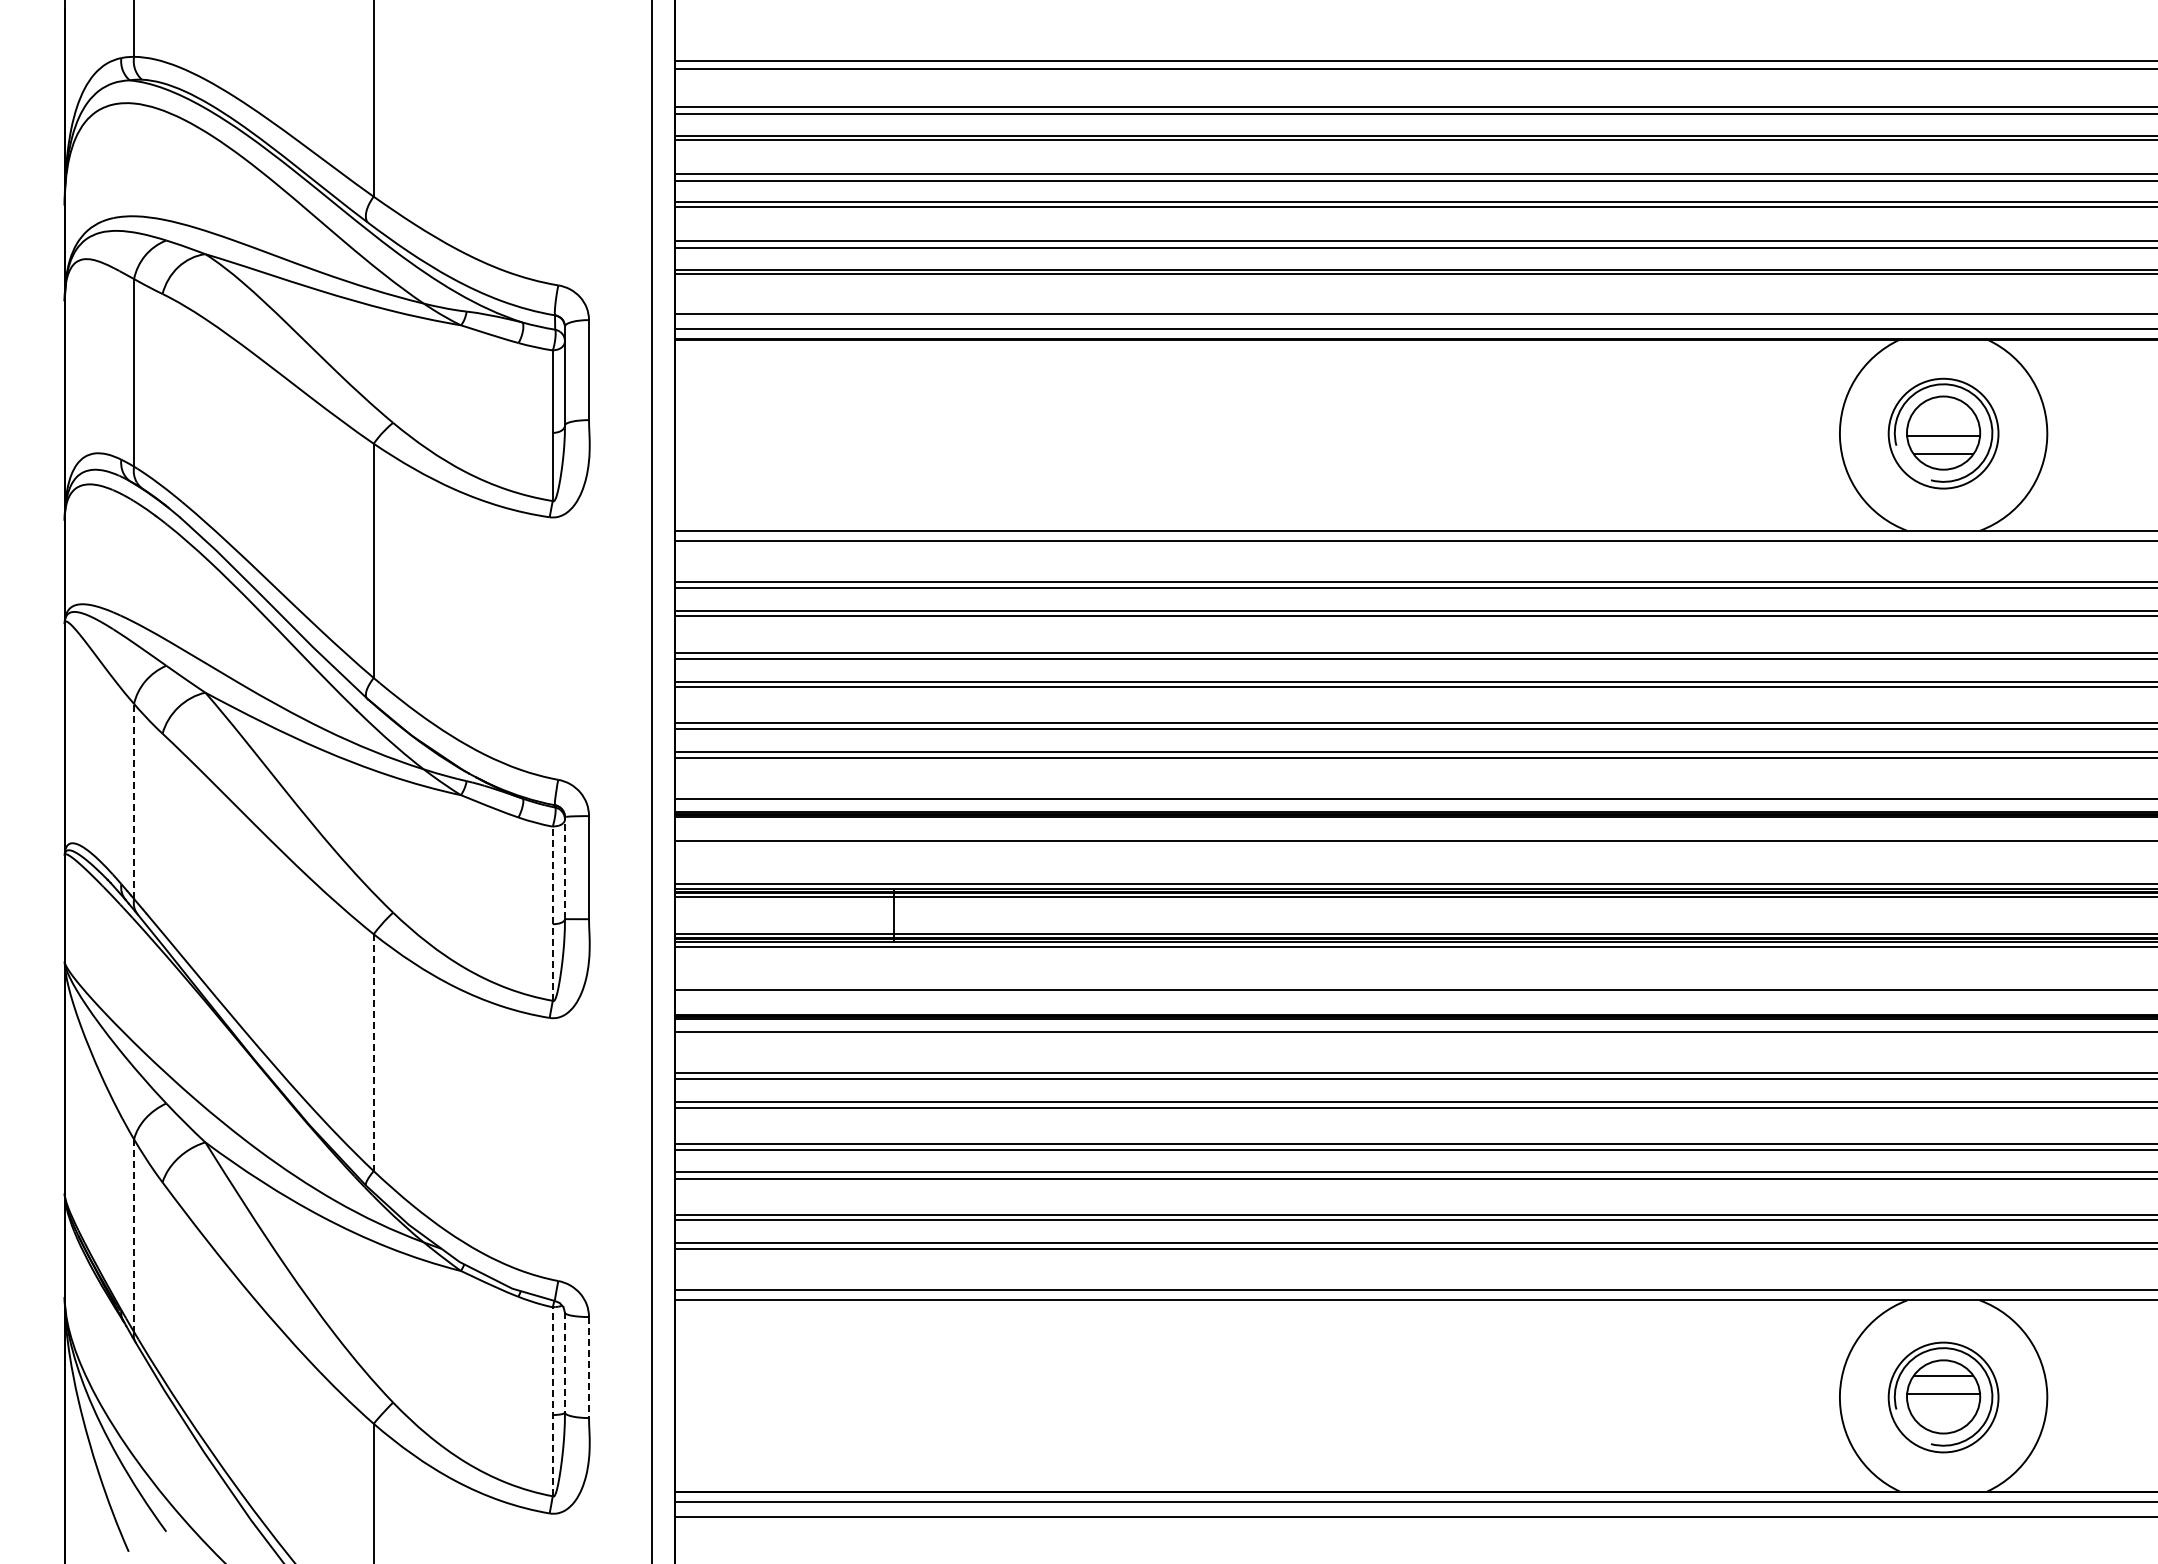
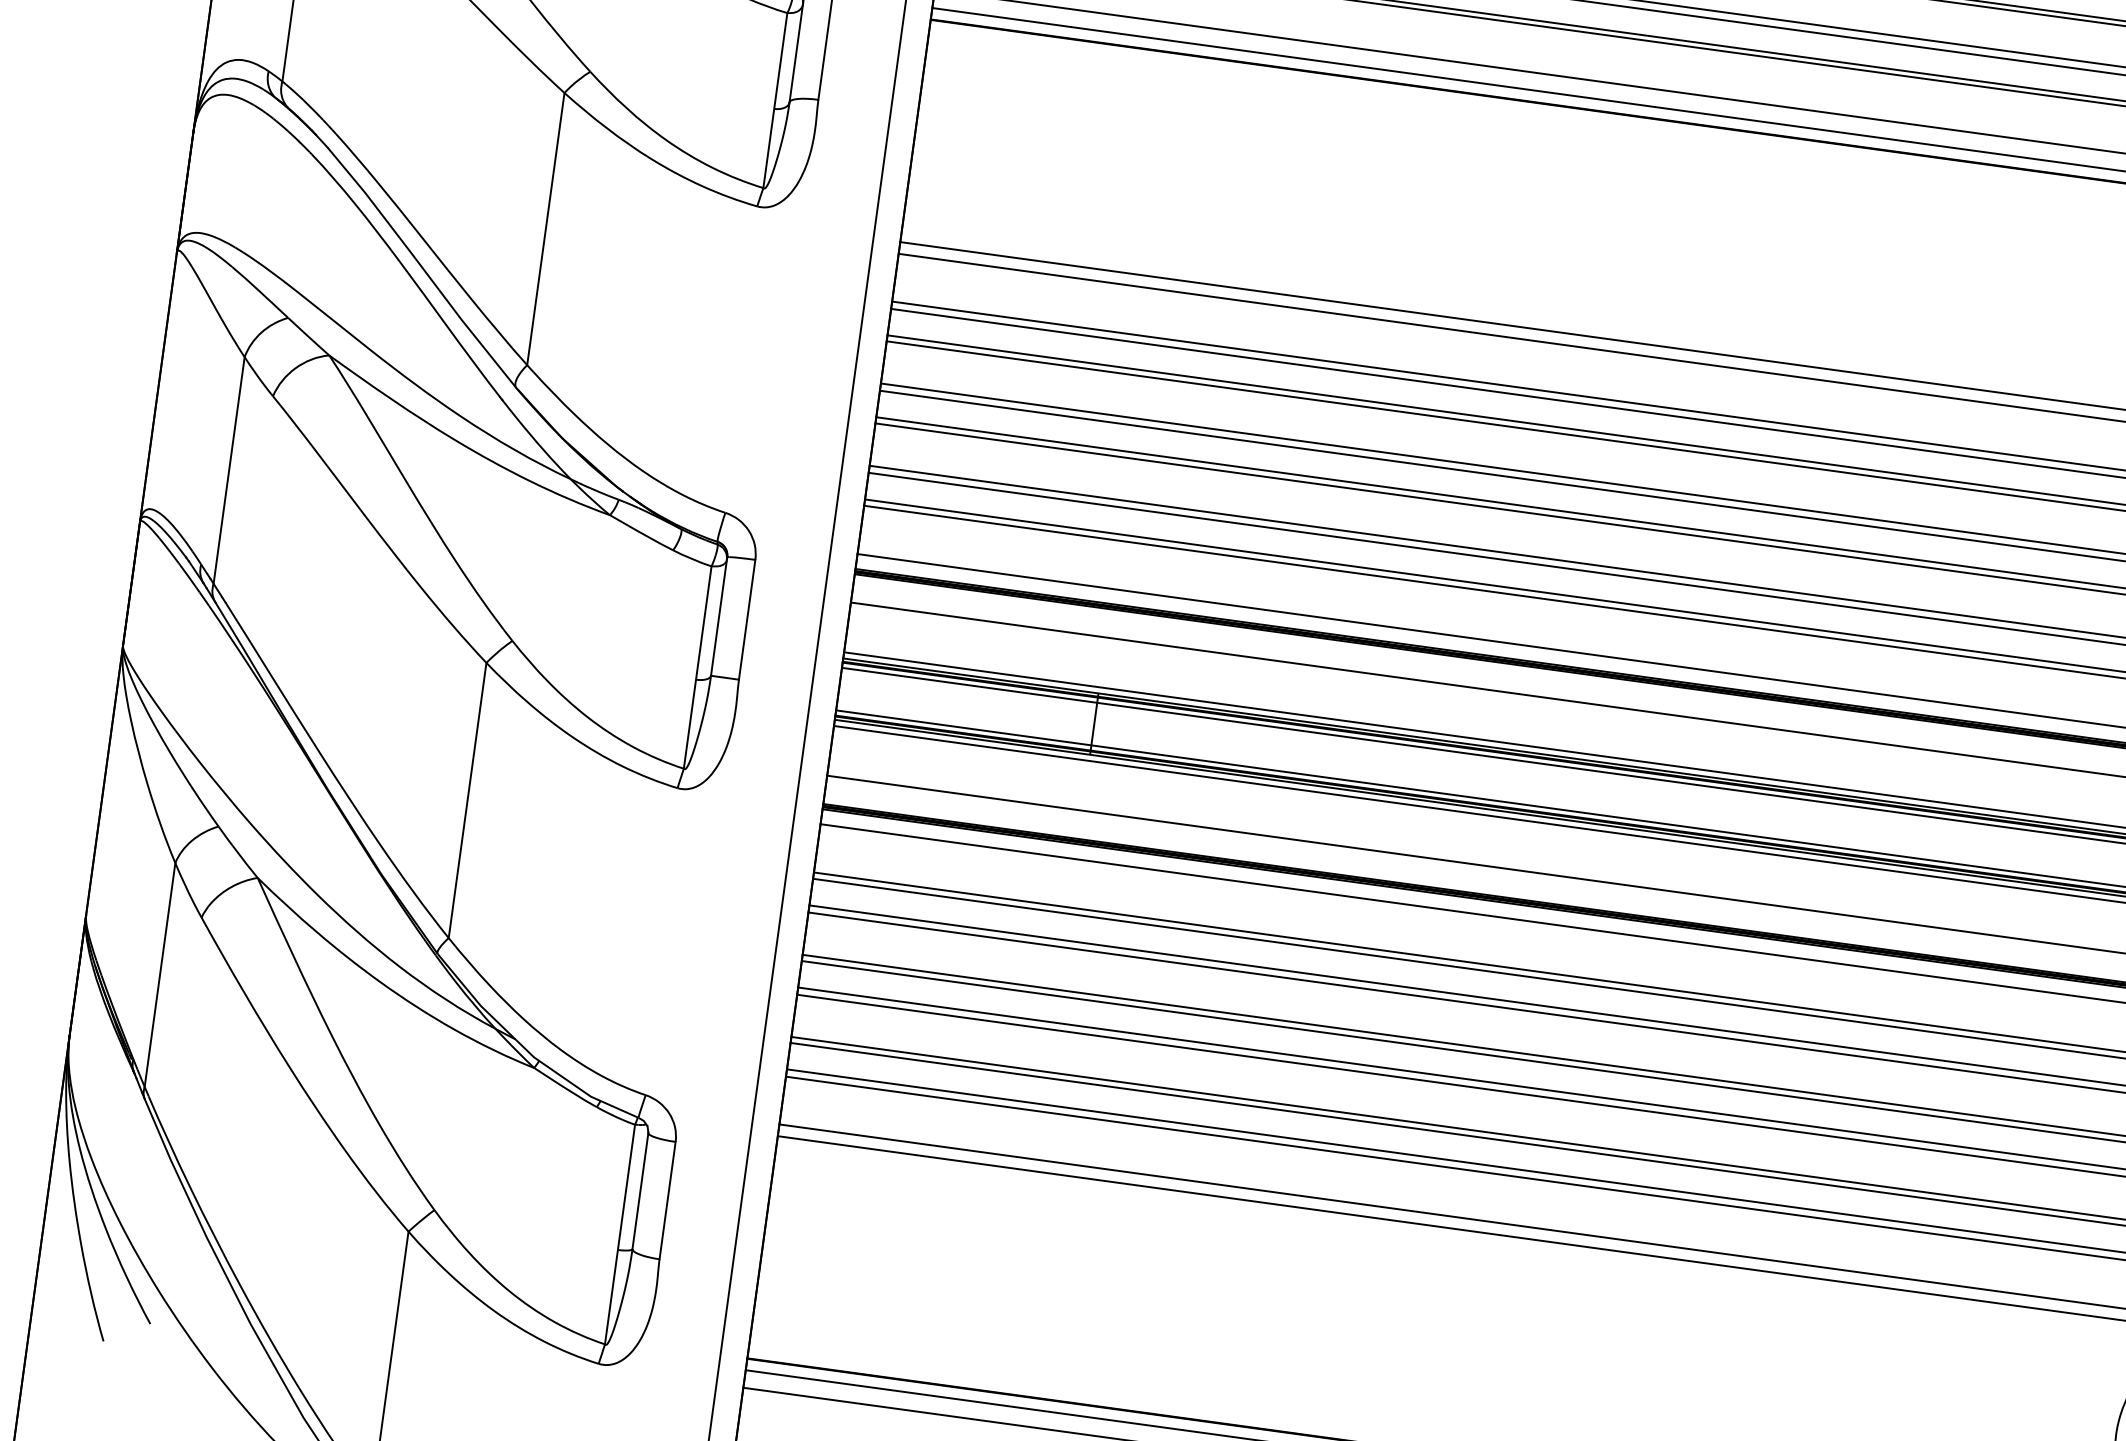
line: (134, 801) -> (229, 470), dashed -> solid
line: (564, 868) -> (718, 616), dashed -> solid
line: (552, 913) -> (697, 667), dashed -> solid
line: (373, 1053) -> (467, 801), dashed -> solid
line: (134, 1236) -> (160, 975), dashed -> solid
line: (564, 1362) -> (639, 1190), dashed -> solid
line: (589, 1368) -> (668, 1201), dashed -> solid
line: (552, 1401) -> (619, 1234), dashed -> solid

